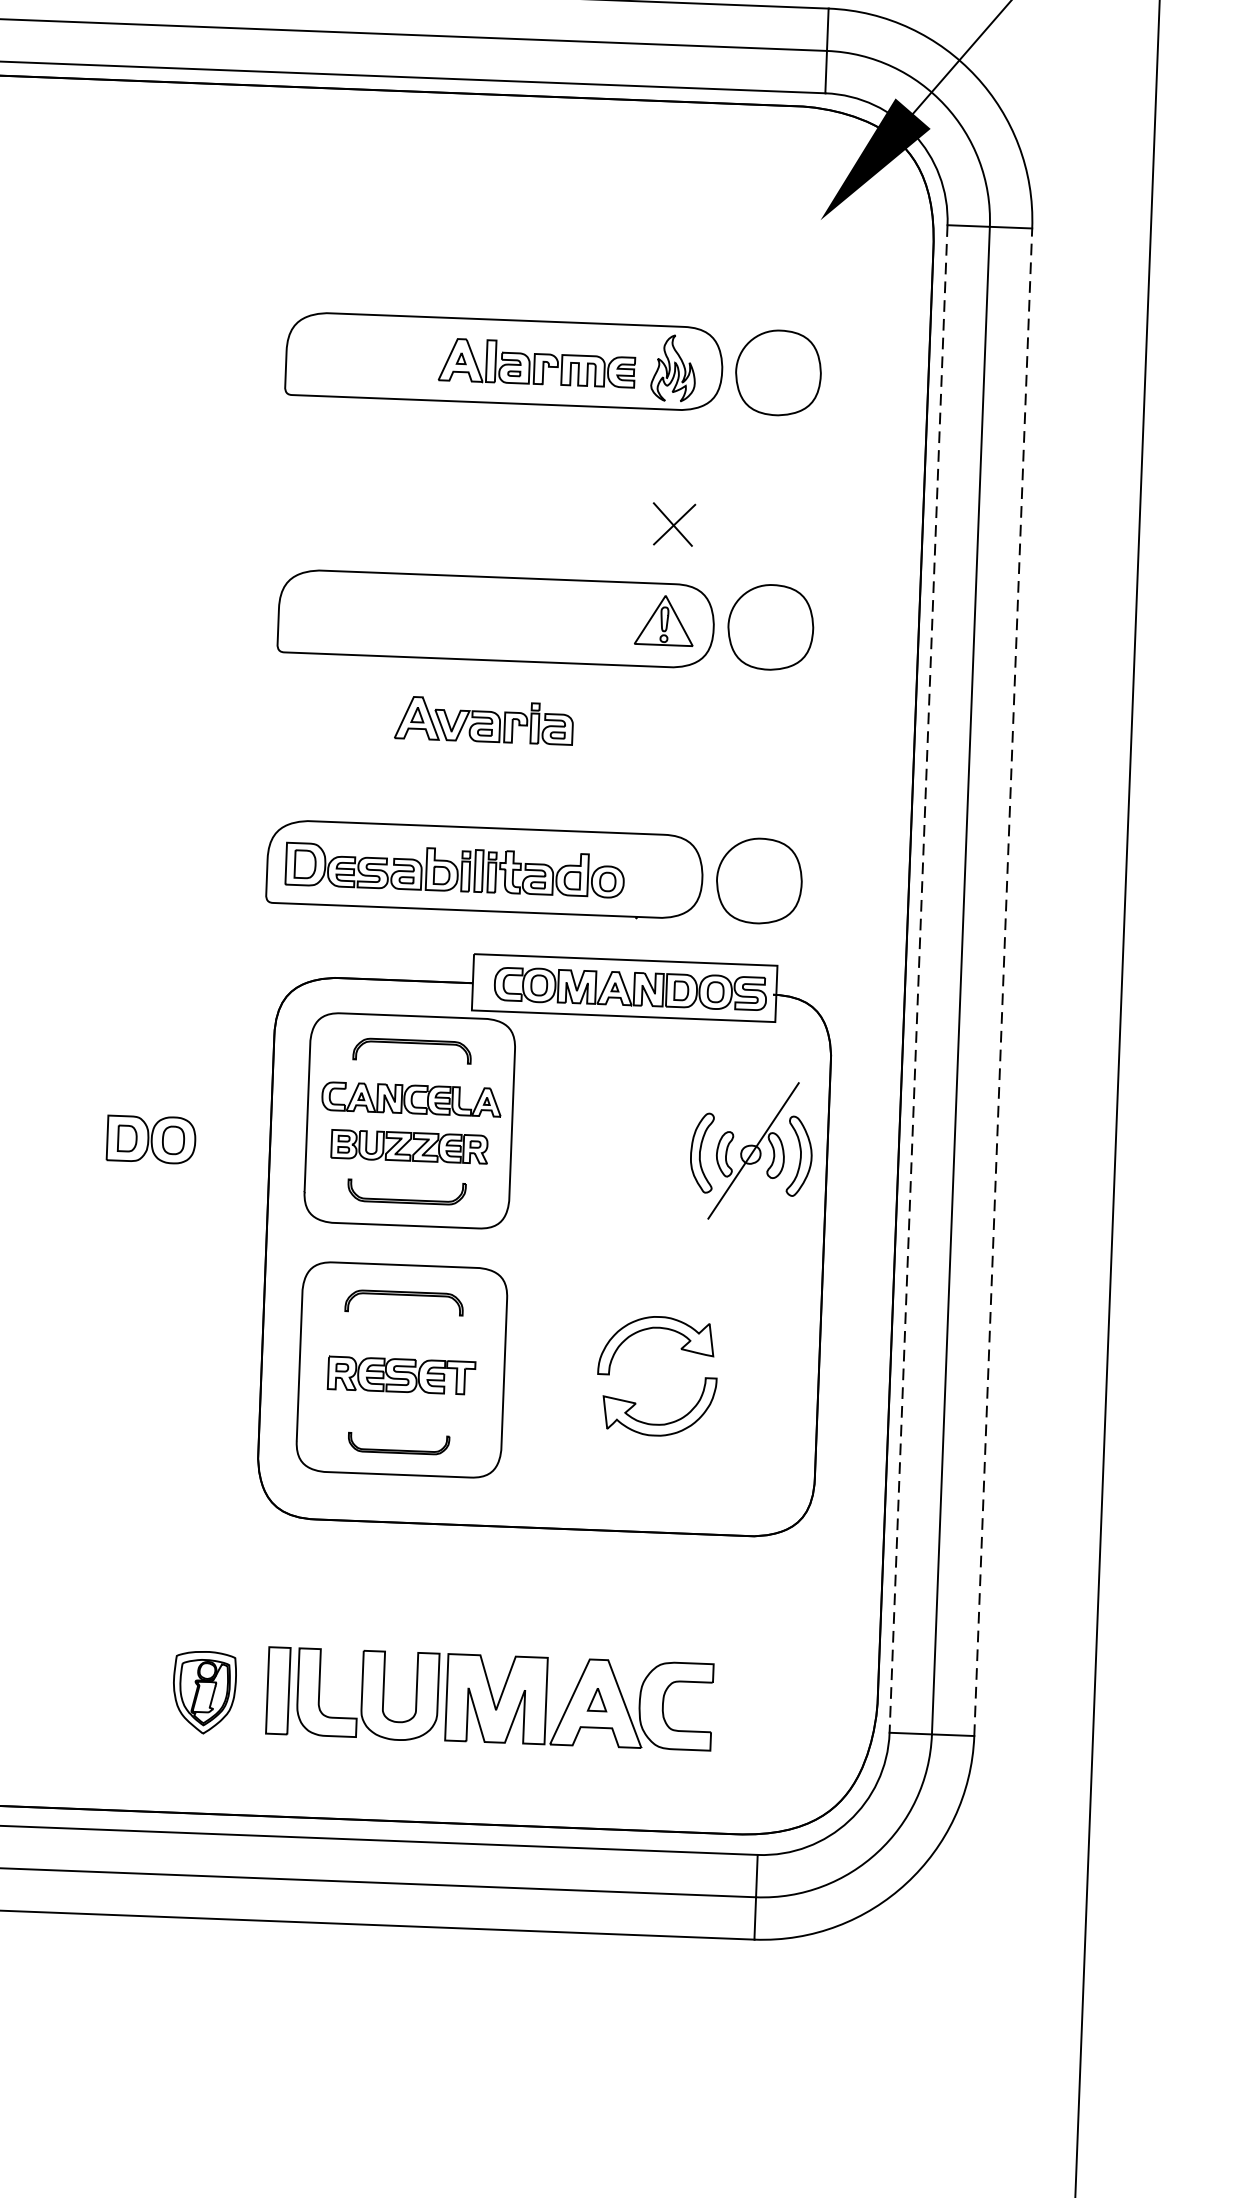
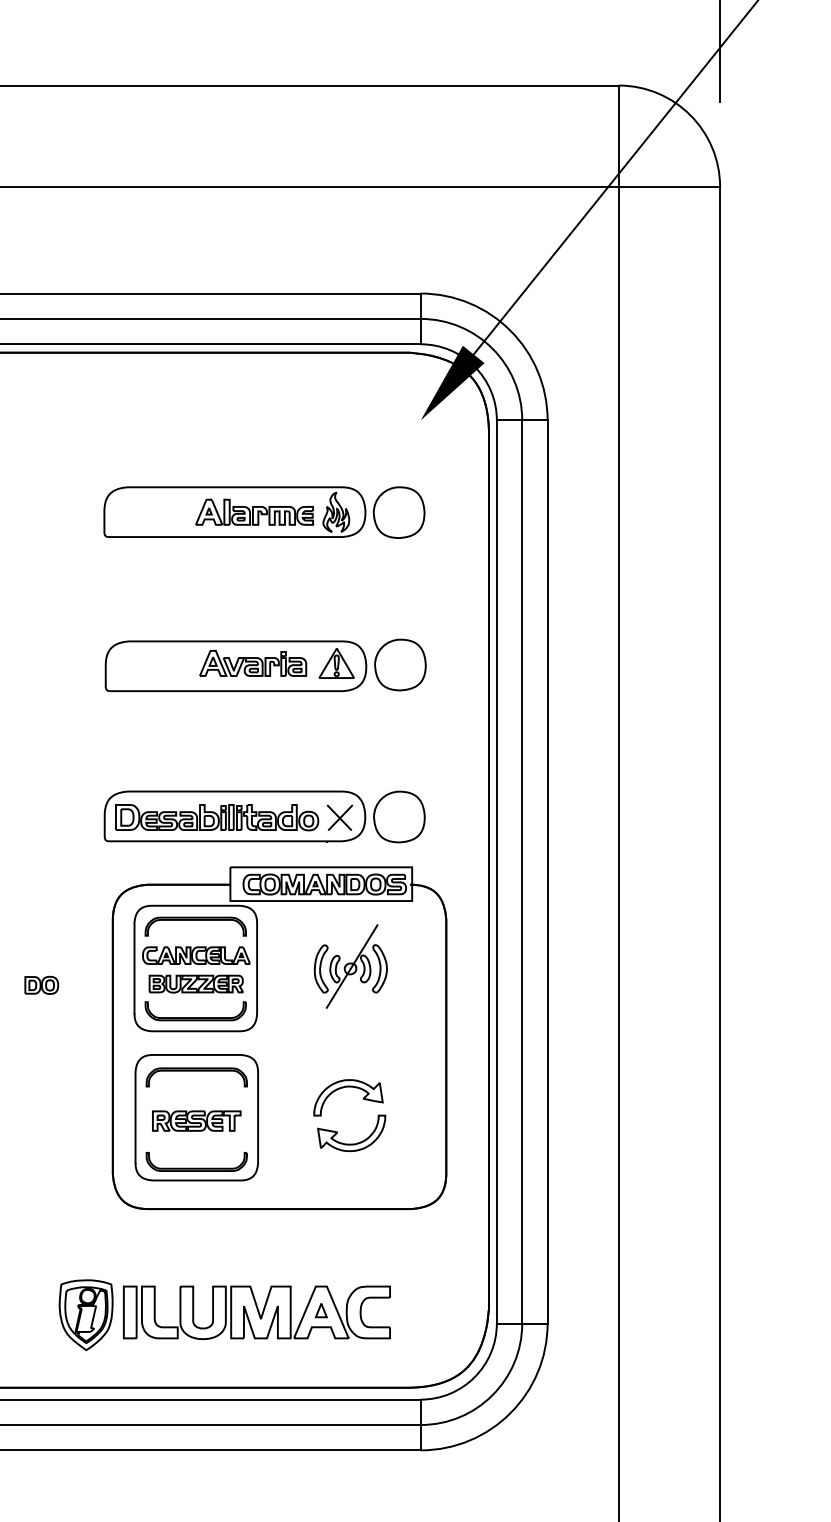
part: (672, 524) -> (339, 817), moved
part: (484, 720) -> (253, 663), moved
line: (917, 978) -> (496, 871), dashed -> solid
line: (1003, 981) -> (547, 871), dashed -> solid
part: (411, 1050) -> (195, 926), size x1.43
part: (151, 1137) -> (41, 984), size x0.62
part: (750, 1150) -> (350, 966), moved
part: (406, 1192) -> (195, 1011), size x1.43
part: (403, 1302) -> (196, 1077), size x1.43
part: (398, 1443) -> (196, 1161), size x1.67
part: (203, 1692) -> (85, 1315), size x1.43

